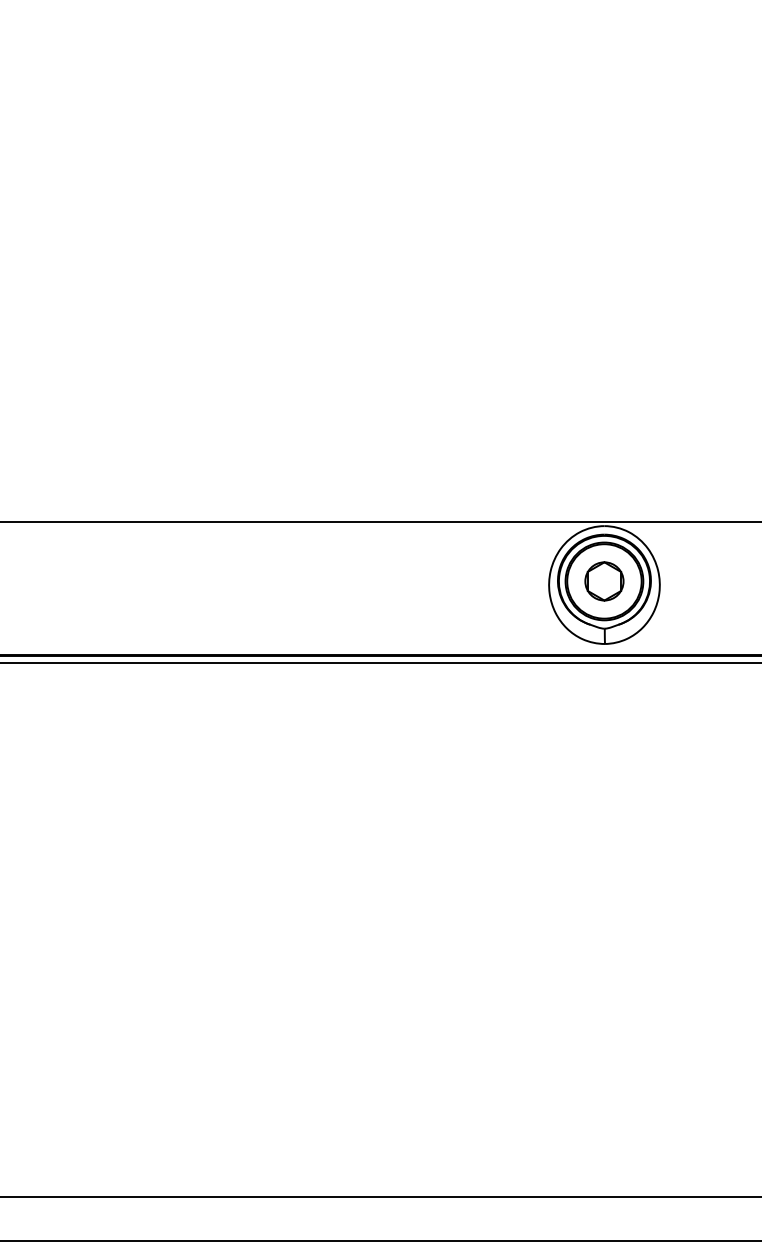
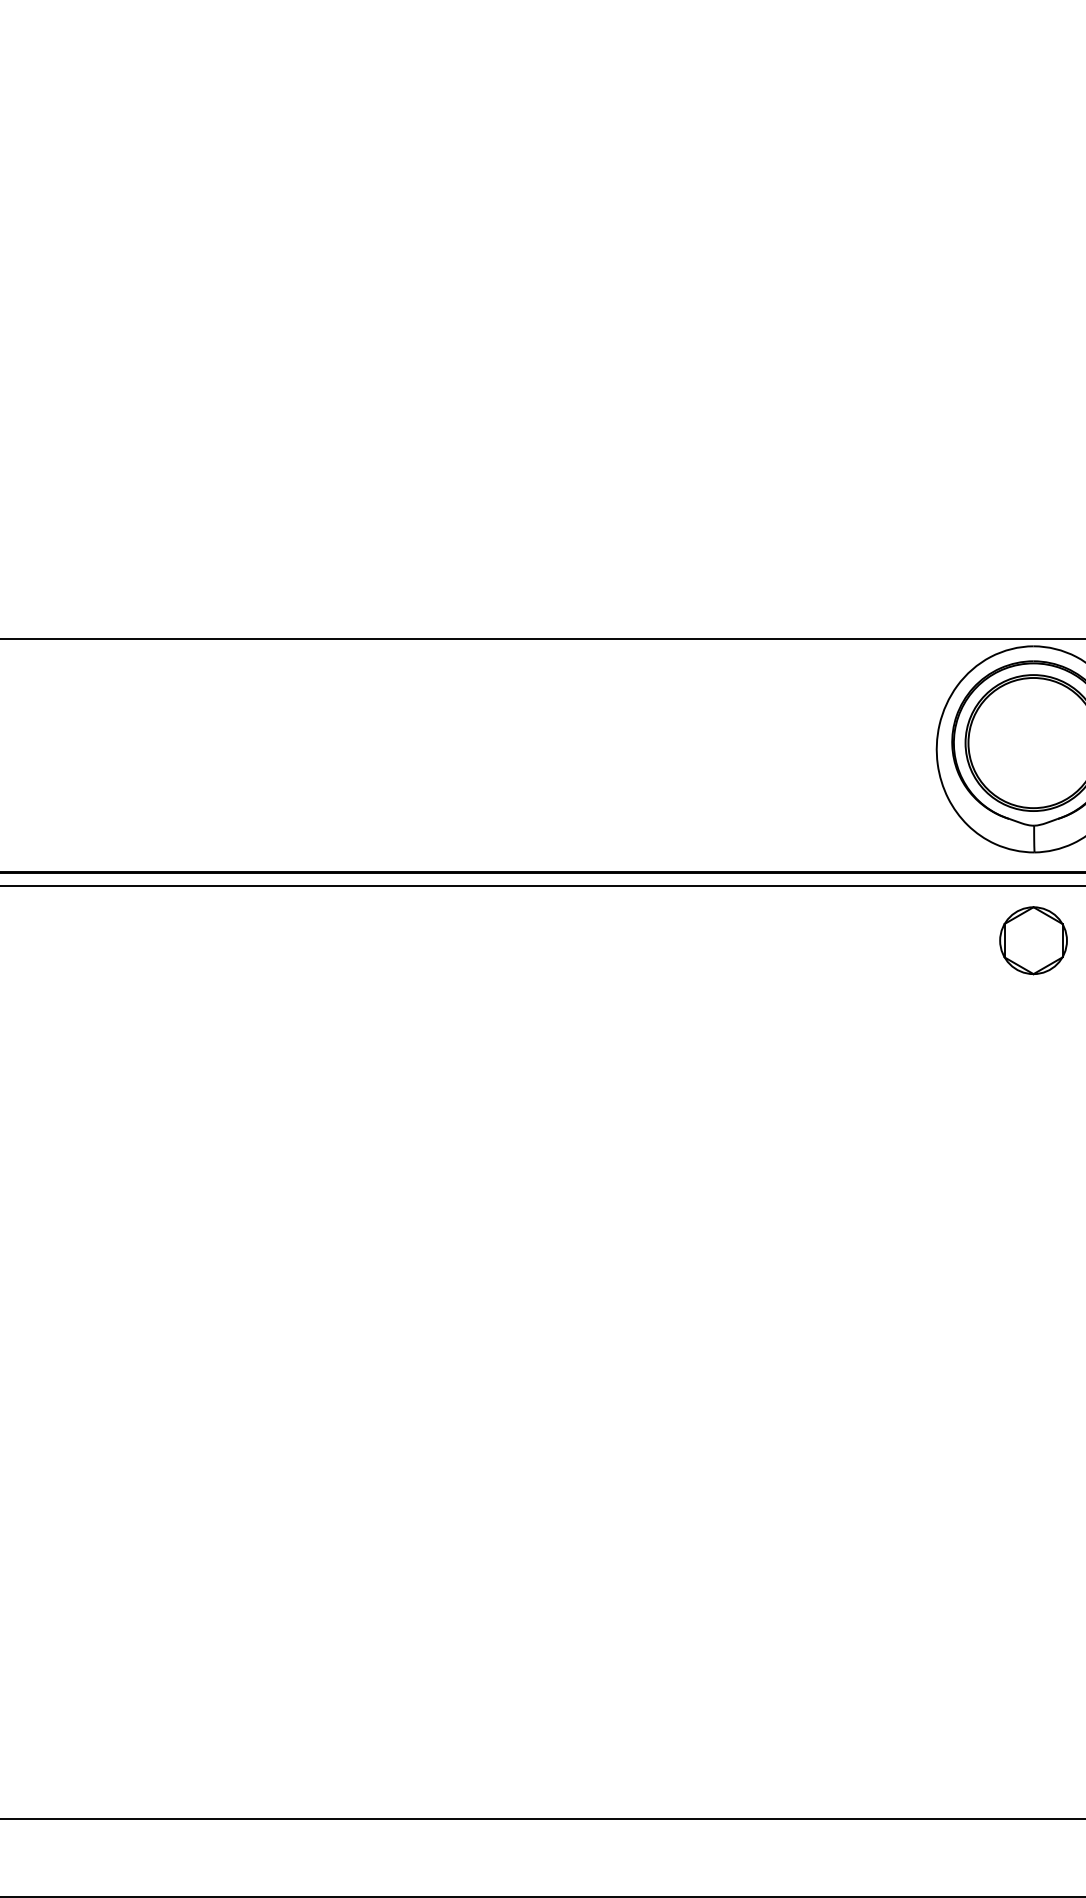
part: (604, 581) -> (1033, 940), moved

